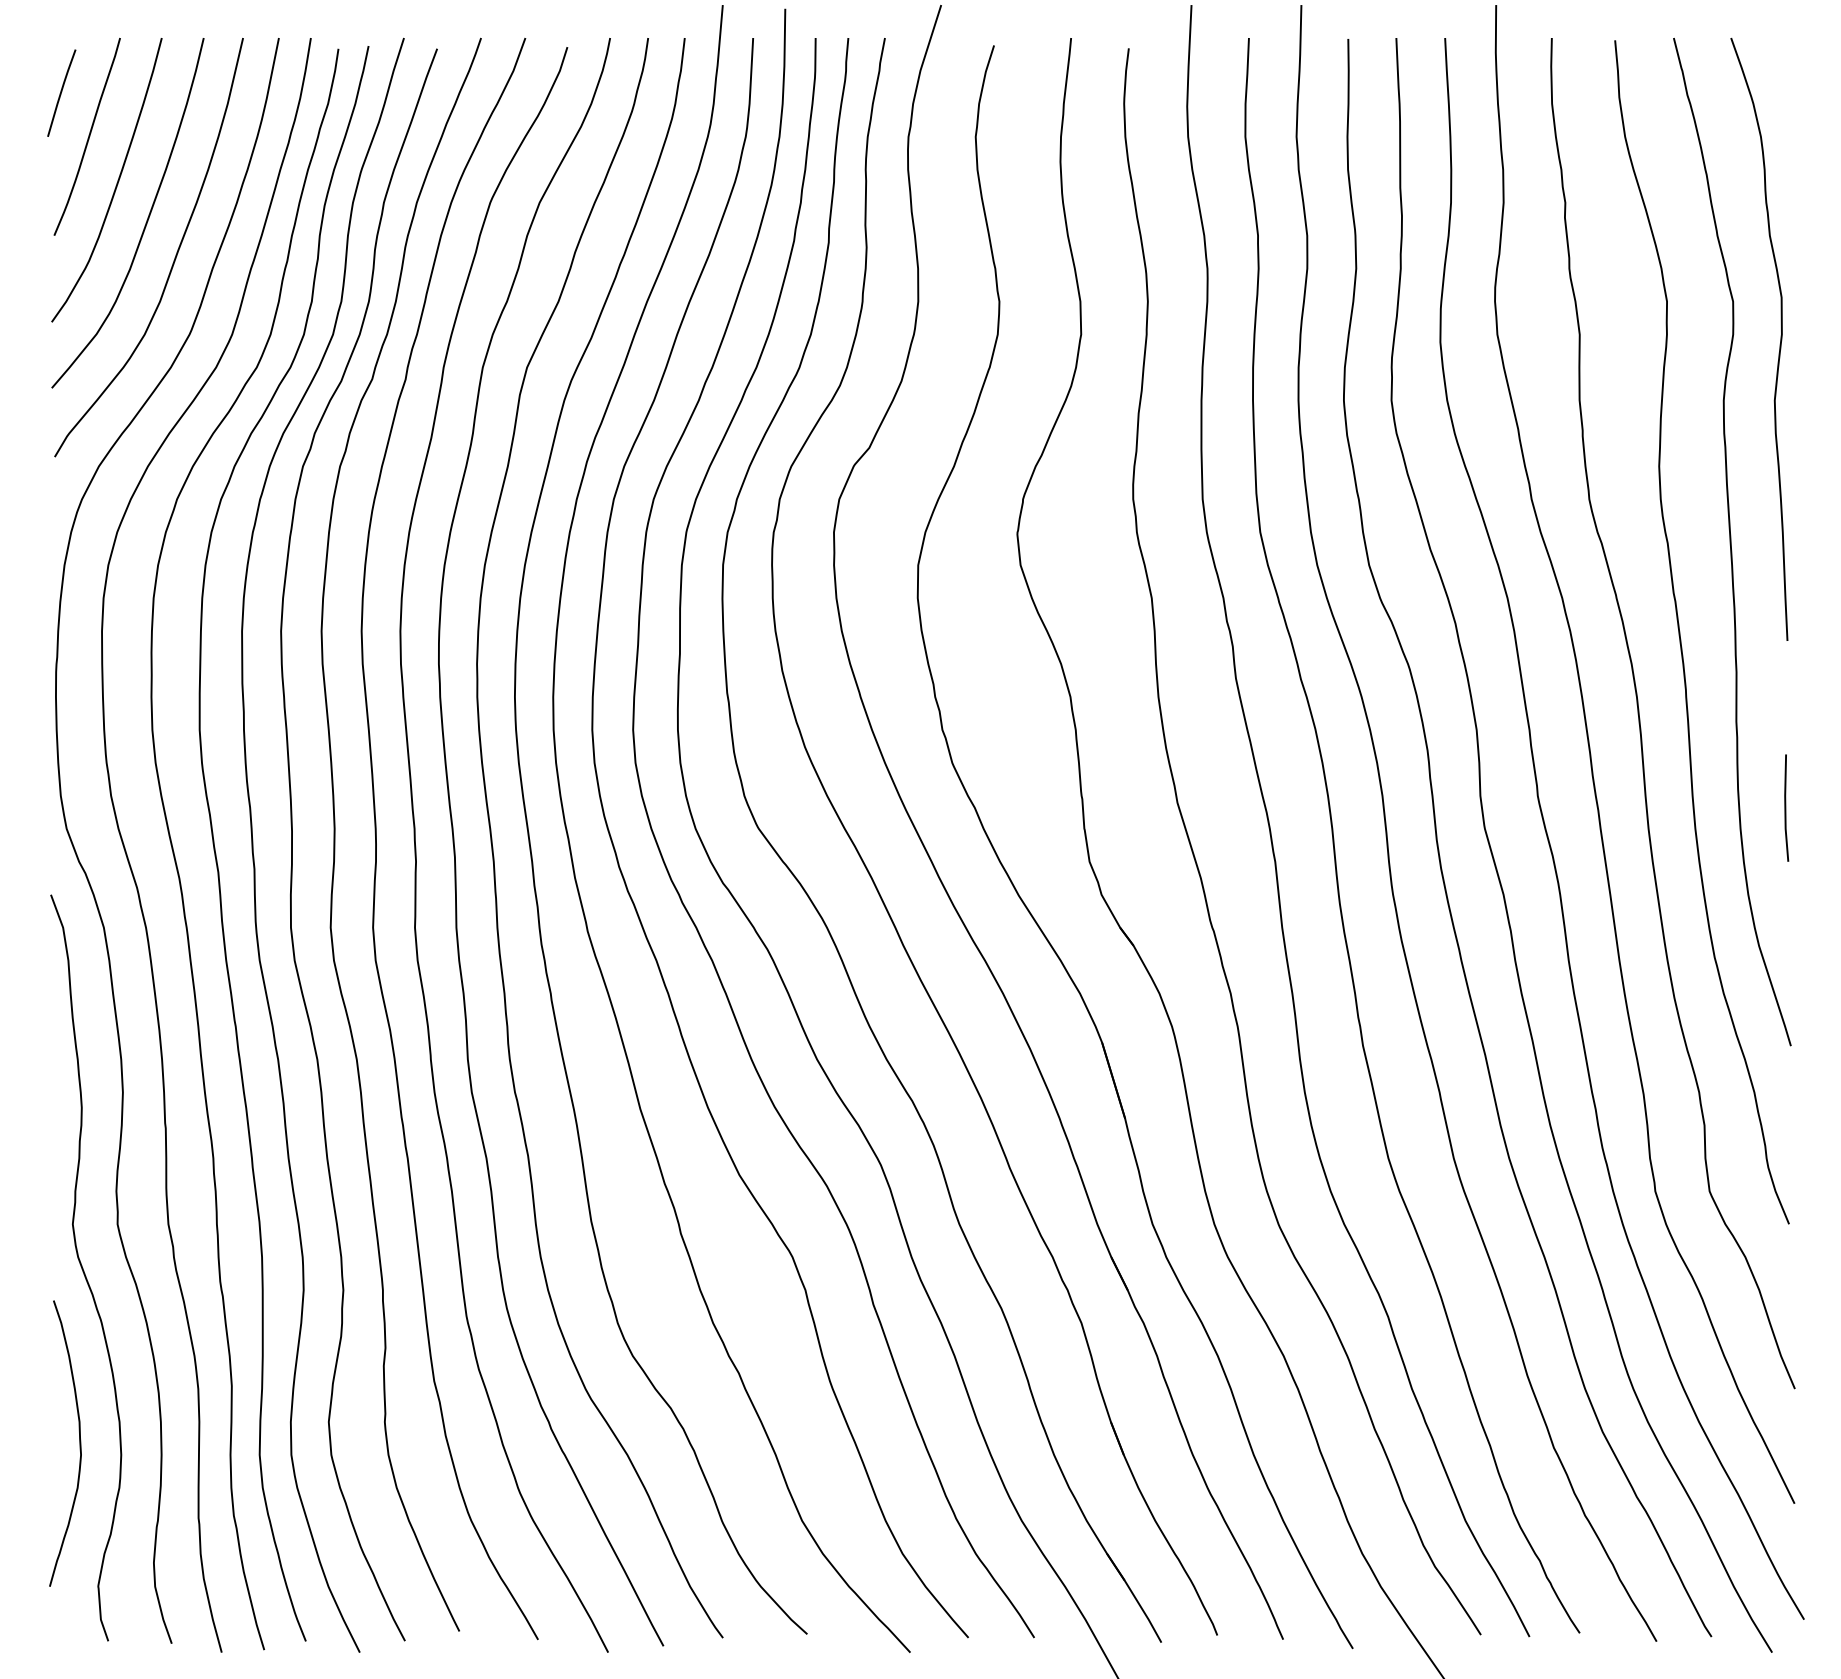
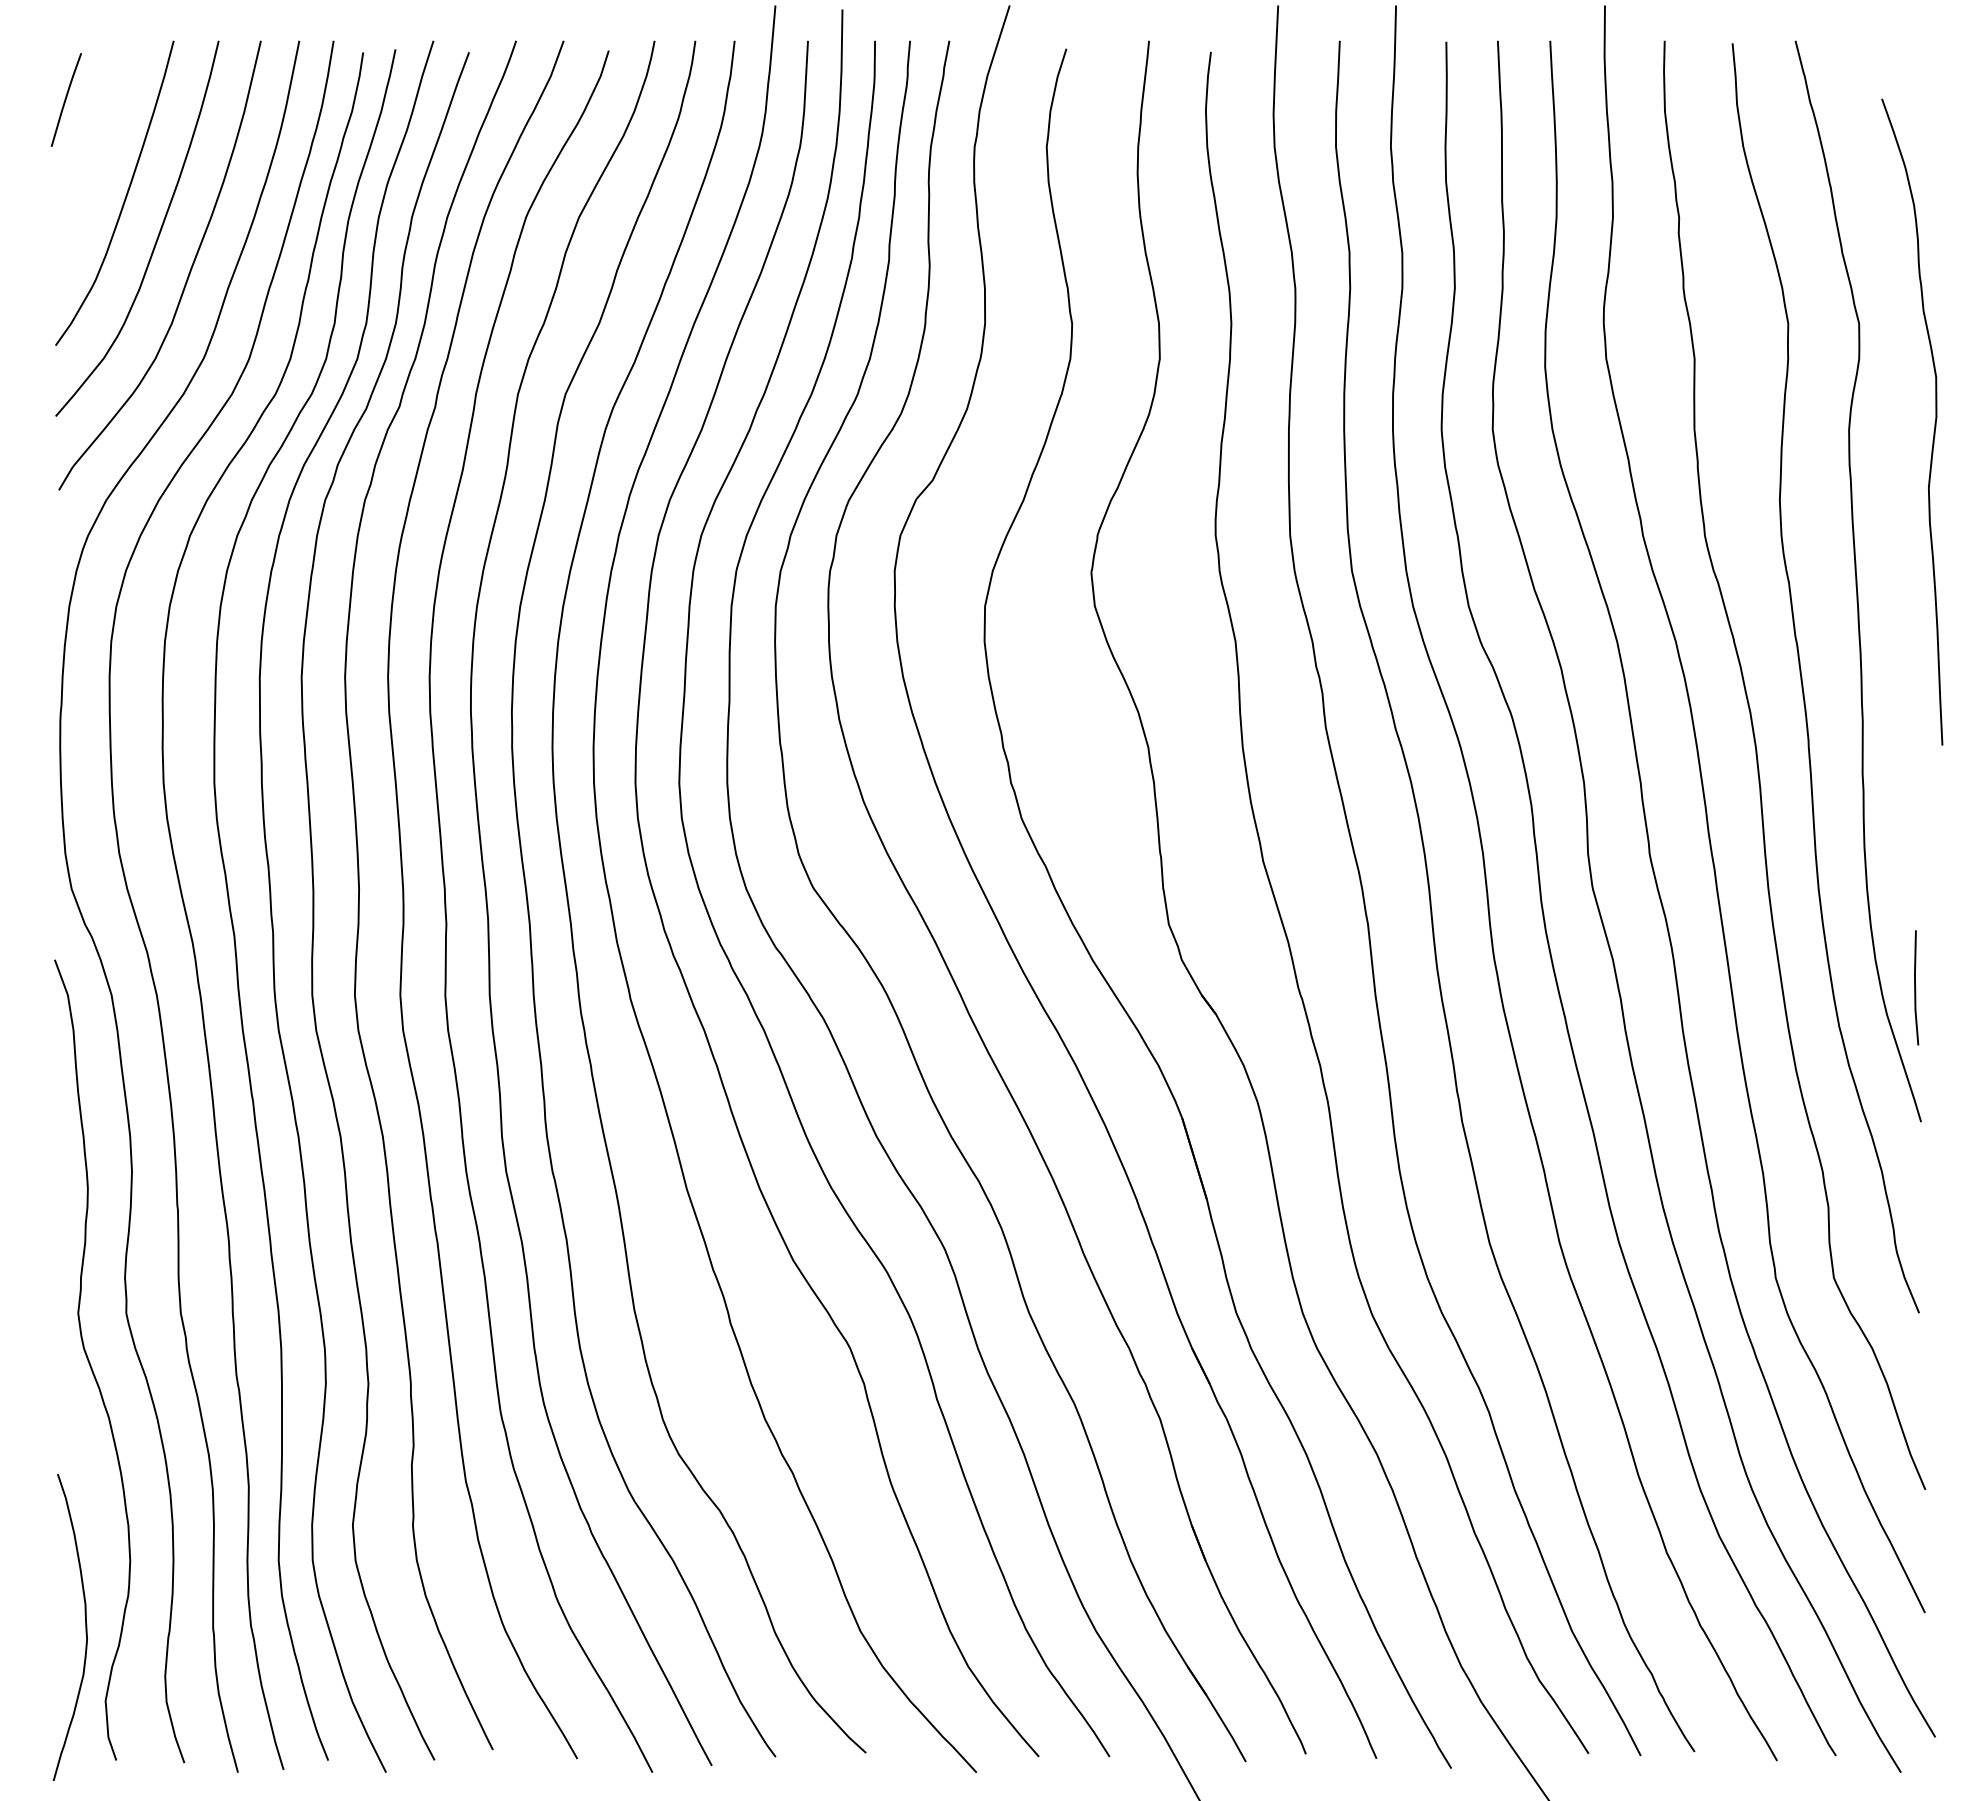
curve: (87, 137) -> (94, 147), removed
curve: (1780, 339) -> (1934, 422), moved
line: (1785, 807) -> (1915, 987), moved
curve: (79, 1443) -> (85, 1627), moved

